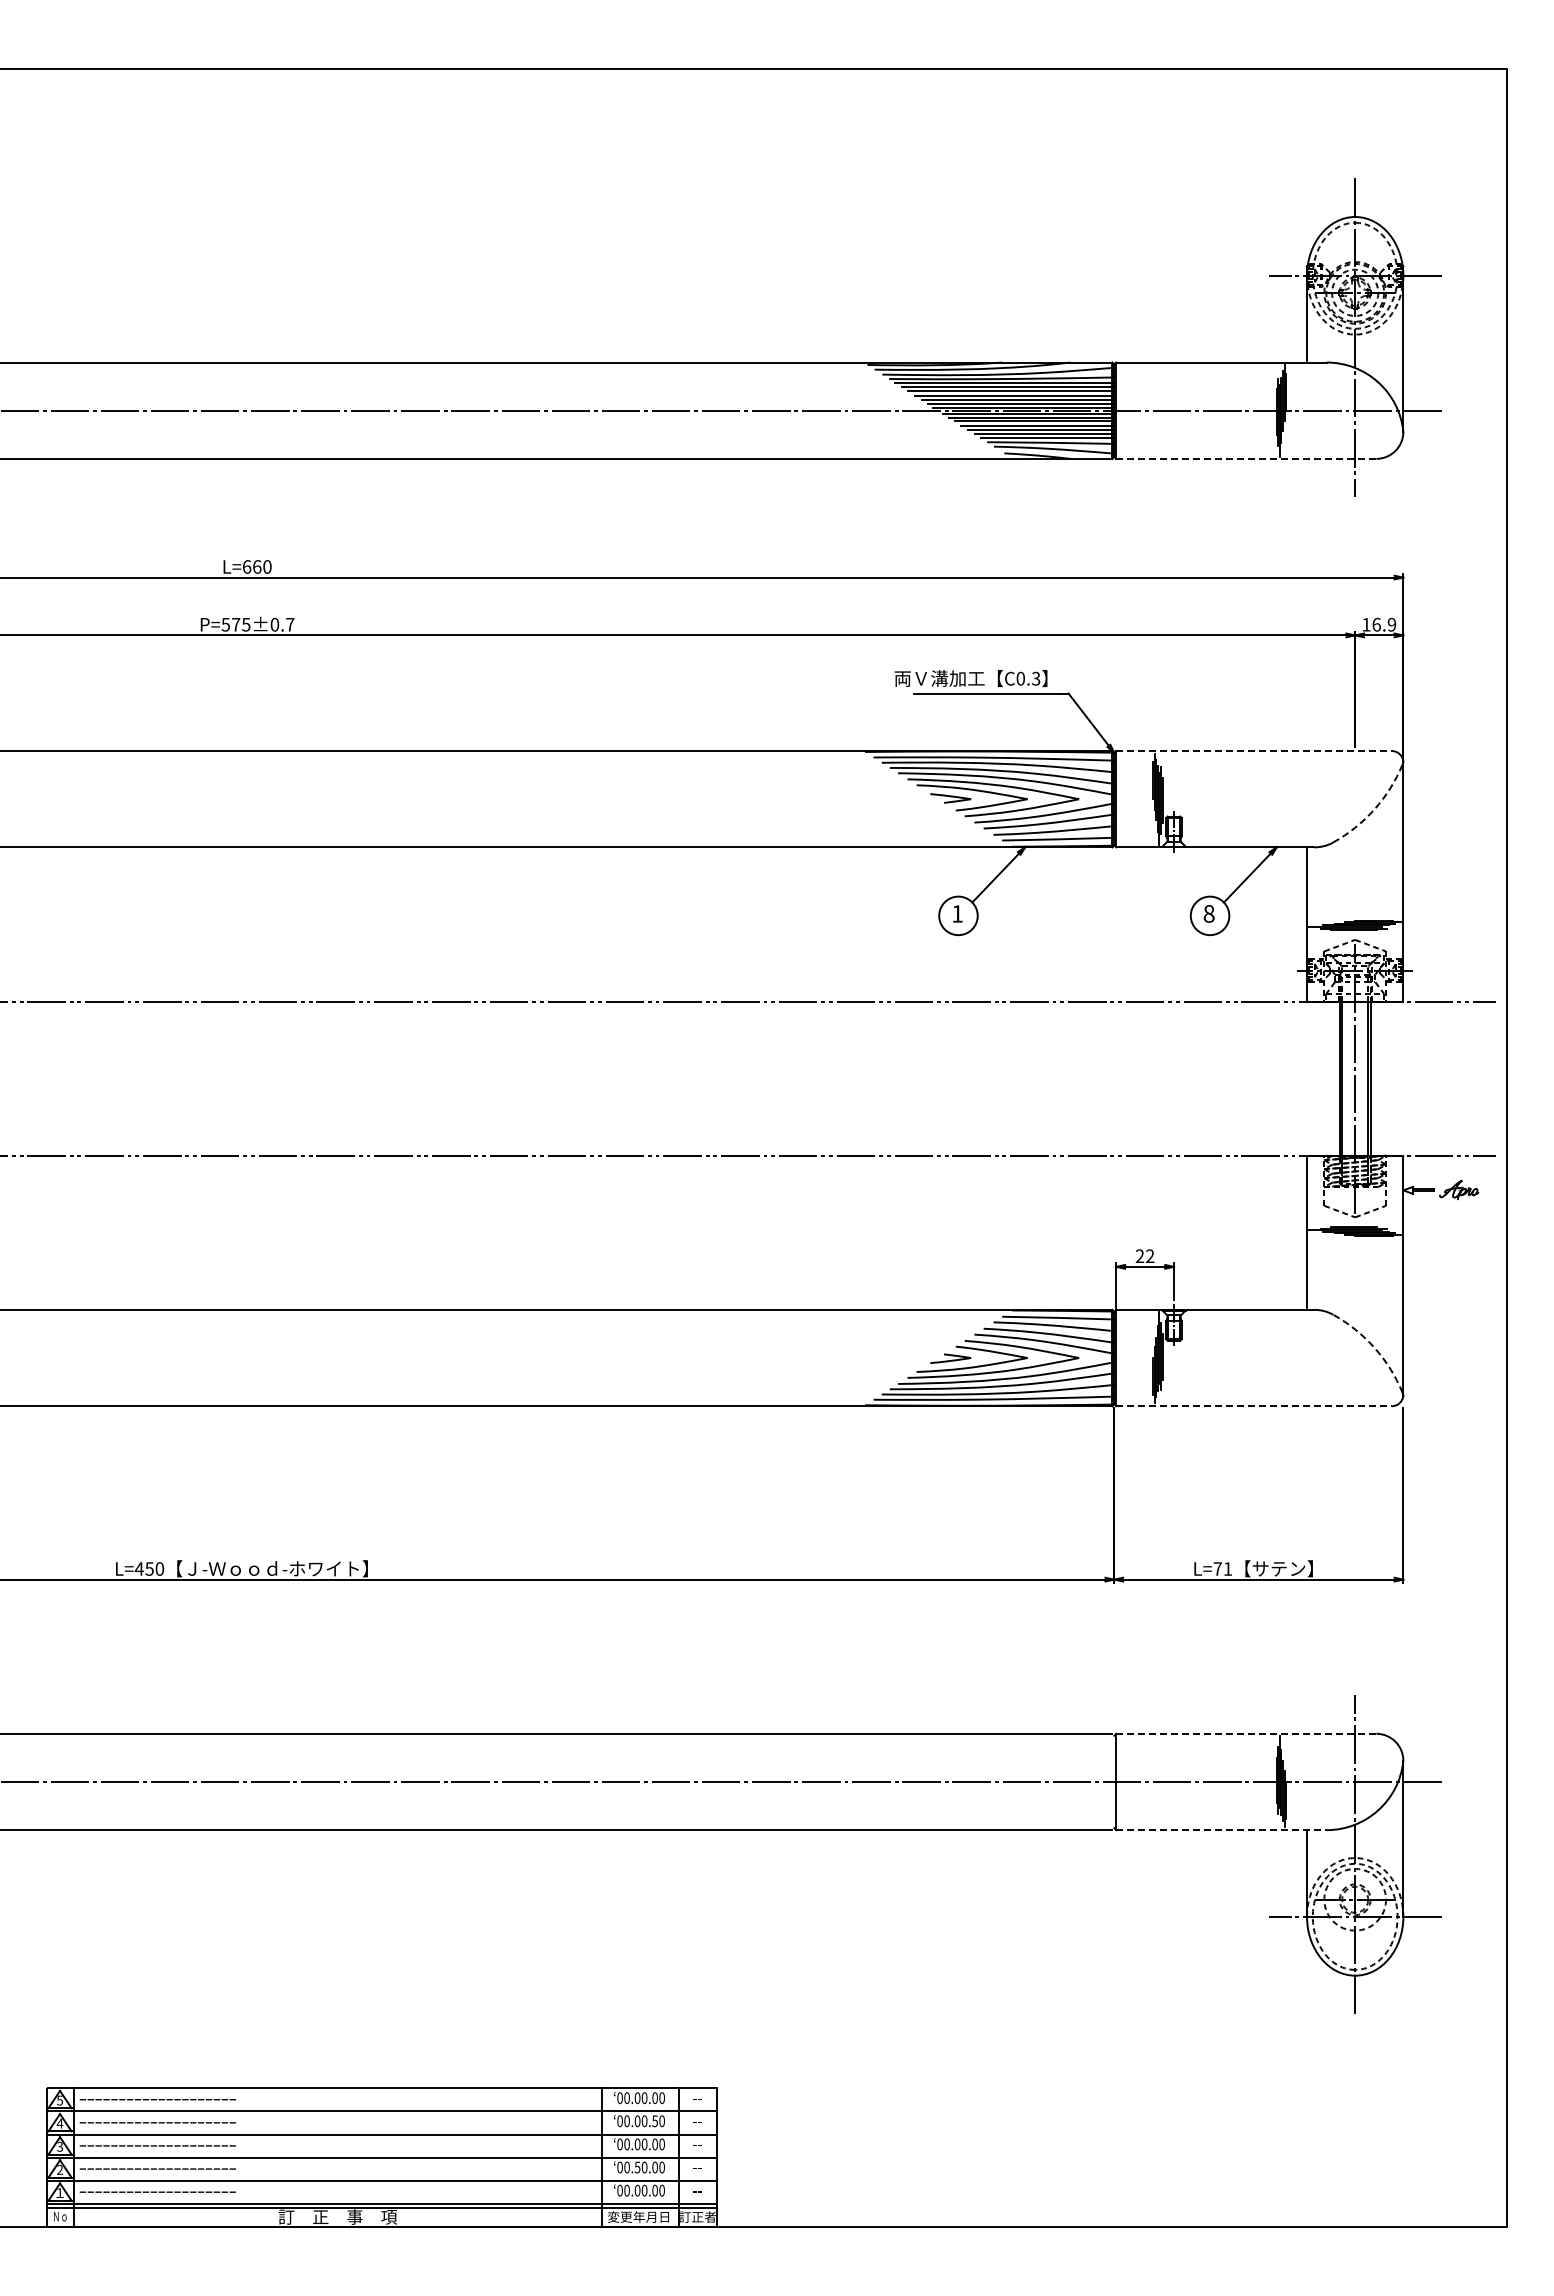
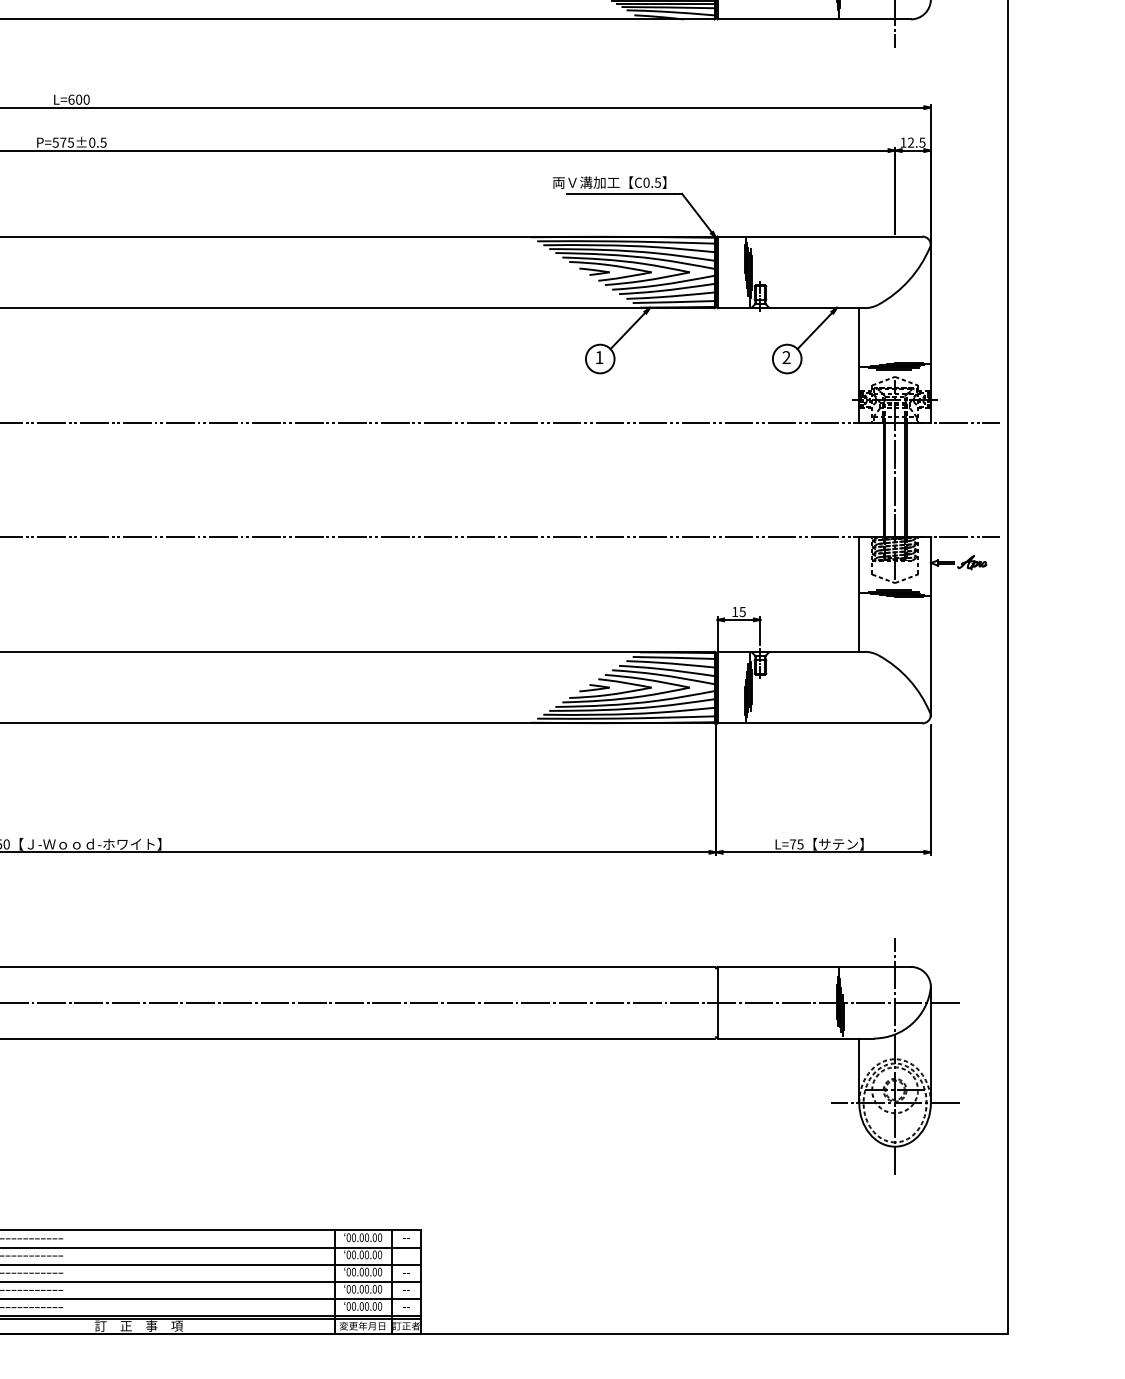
line: (1246, 458) -> (814, 19), dashed -> solid
text: (257, 566) -> (79, 99), L=660 -> L=600
text: (290, 624) -> (103, 142), P=575±0.7 -> P=575±0.5
text: (1384, 624) -> (916, 142), 16.9 -> 12.5
text: (1036, 677) -> (658, 181), C0.3 -> C0.5
line: (1254, 751) -> (820, 236), dashed -> solid
arc: (1374, 809) -> (909, 279), dashed -> solid
text: (1208, 913) -> (786, 357), 8 -> 2
text: (1144, 1256) -> (738, 612), 22 -> 15
arc: (1374, 1347) -> (909, 679), dashed -> solid
line: (1254, 1406) -> (820, 723), dashed -> solid
text: (1227, 1568) -> (800, 844), L=71 -> L=75
line: (1246, 1733) -> (814, 966), dashed -> solid
line: (1221, 1830) -> (795, 1038), dashed -> solid
text: (654, 2120) -> (374, 1254), 00.00.50 -> 00.00.00
text: (637, 2167) -> (361, 1289), 00.50.00 -> 00.00.00

